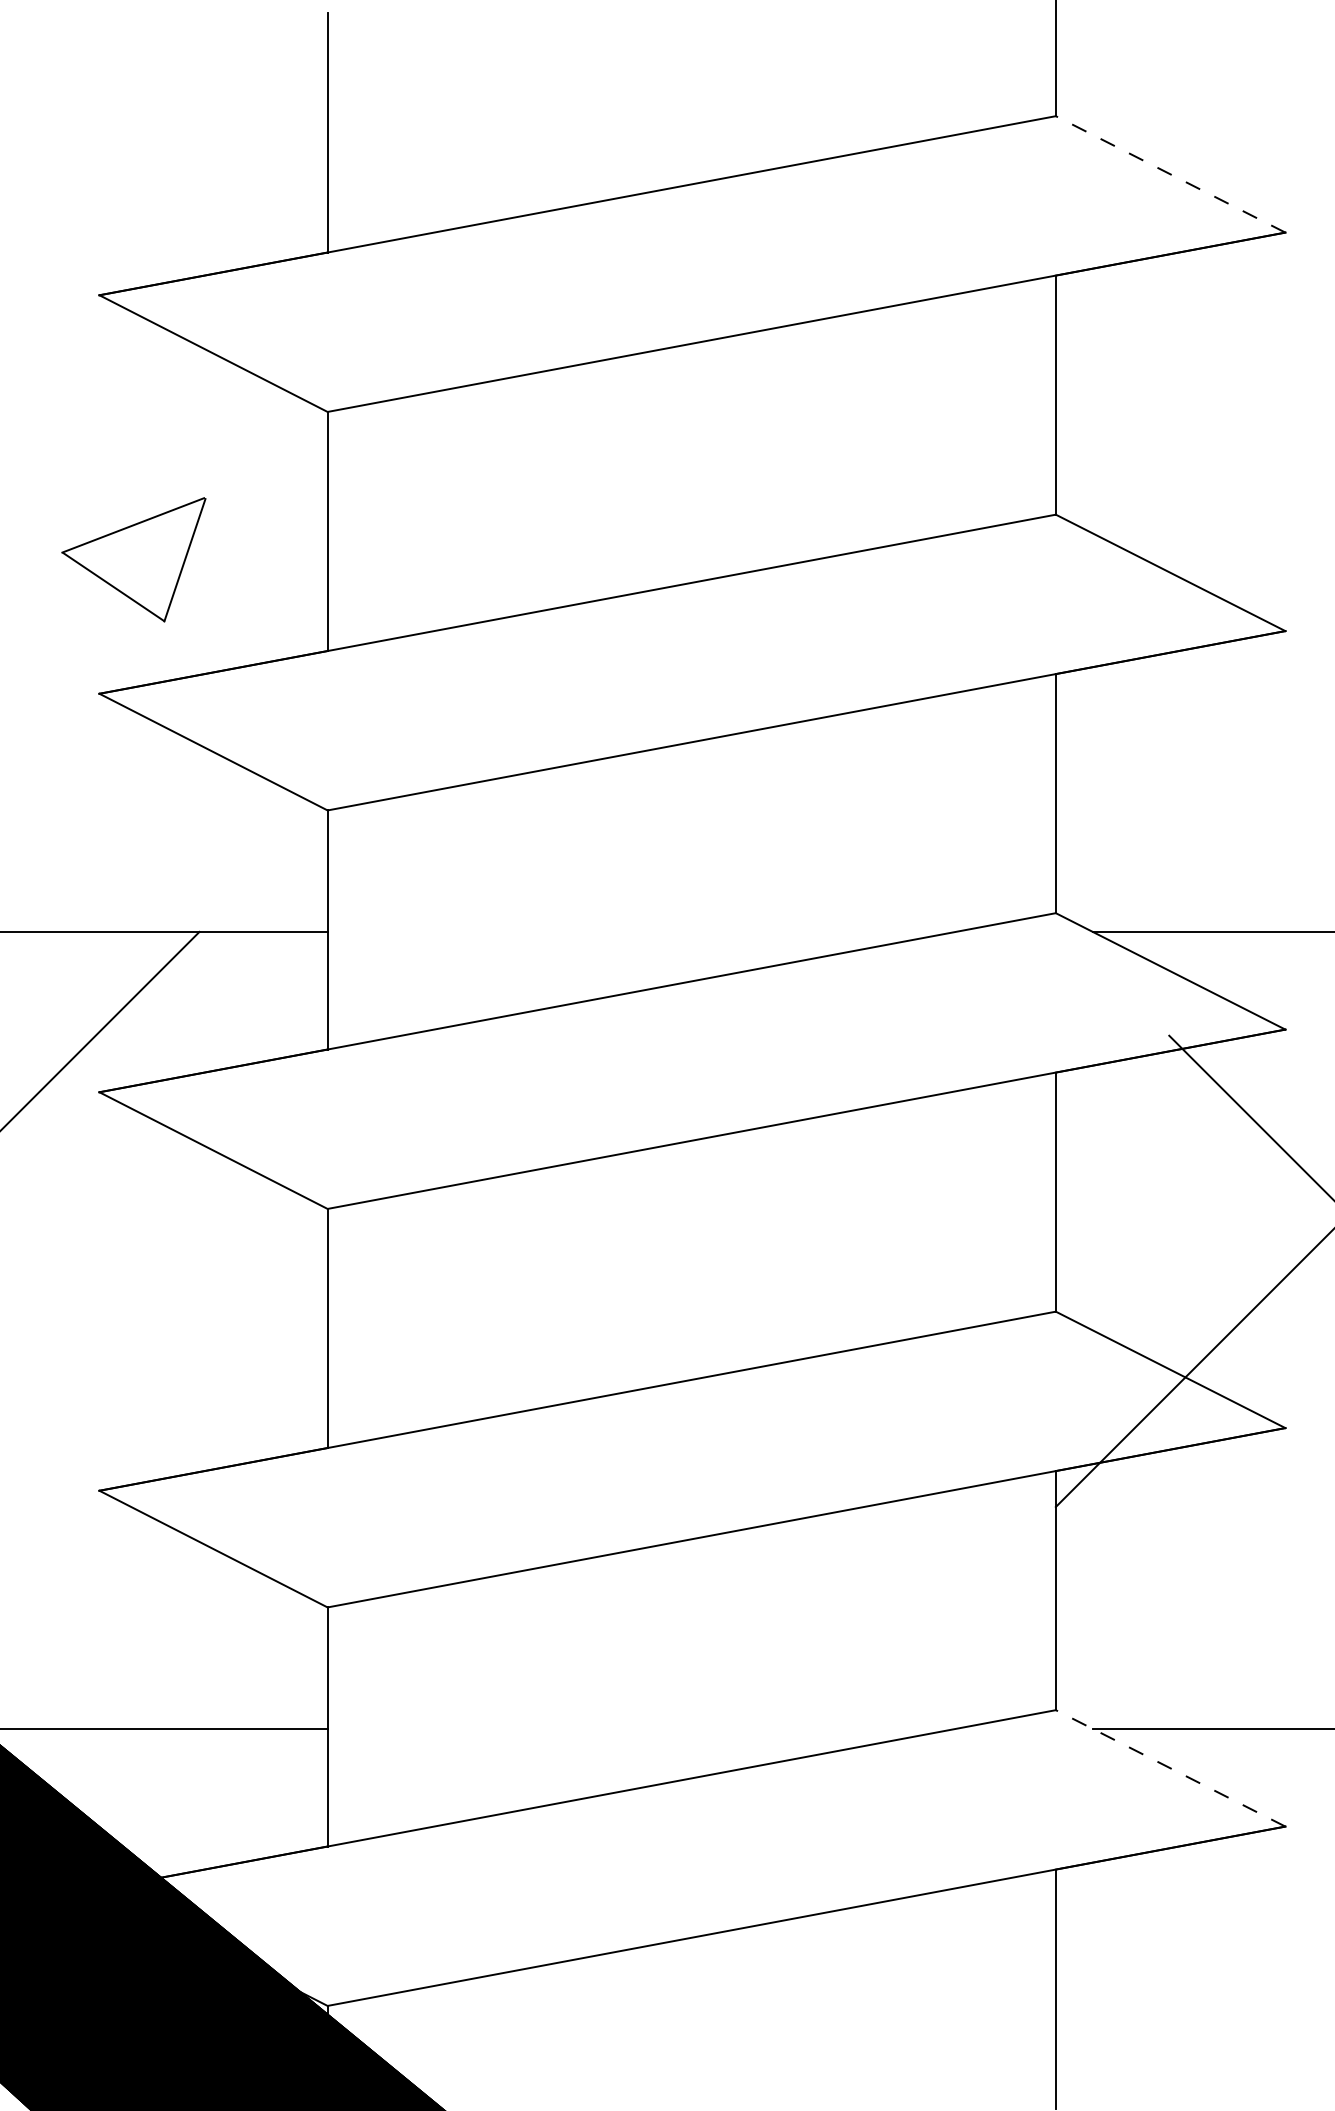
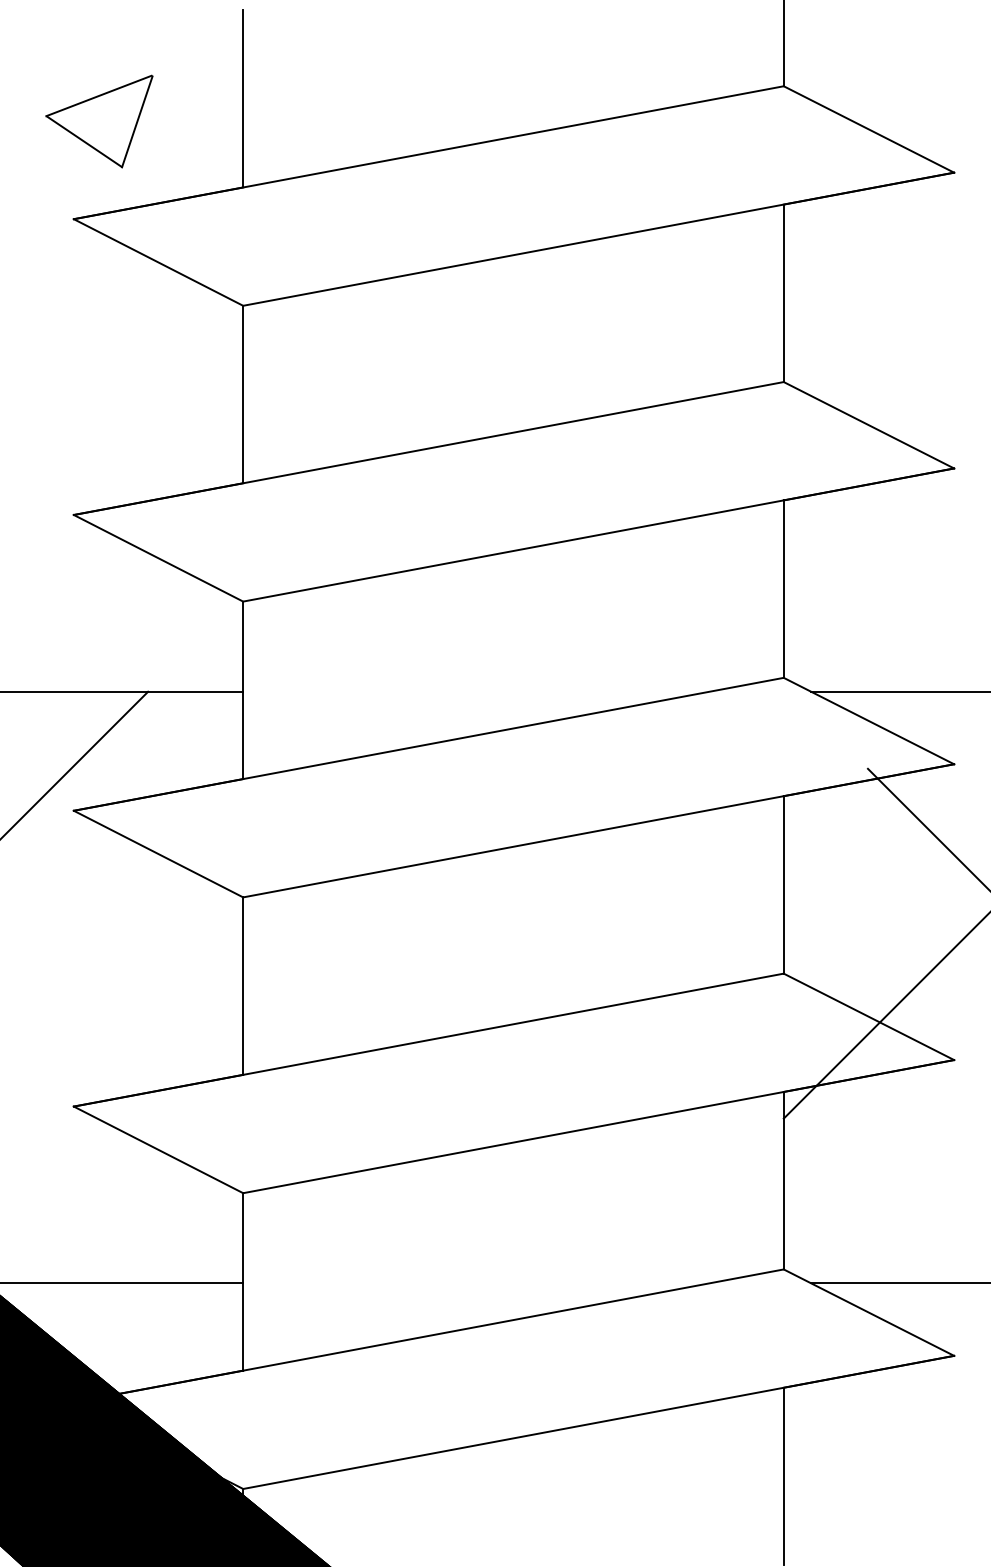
line: (1170, 174) -> (868, 129), dashed -> solid
part: (134, 559) -> (99, 121), moved
line: (1170, 1768) -> (868, 1312), dashed -> solid

